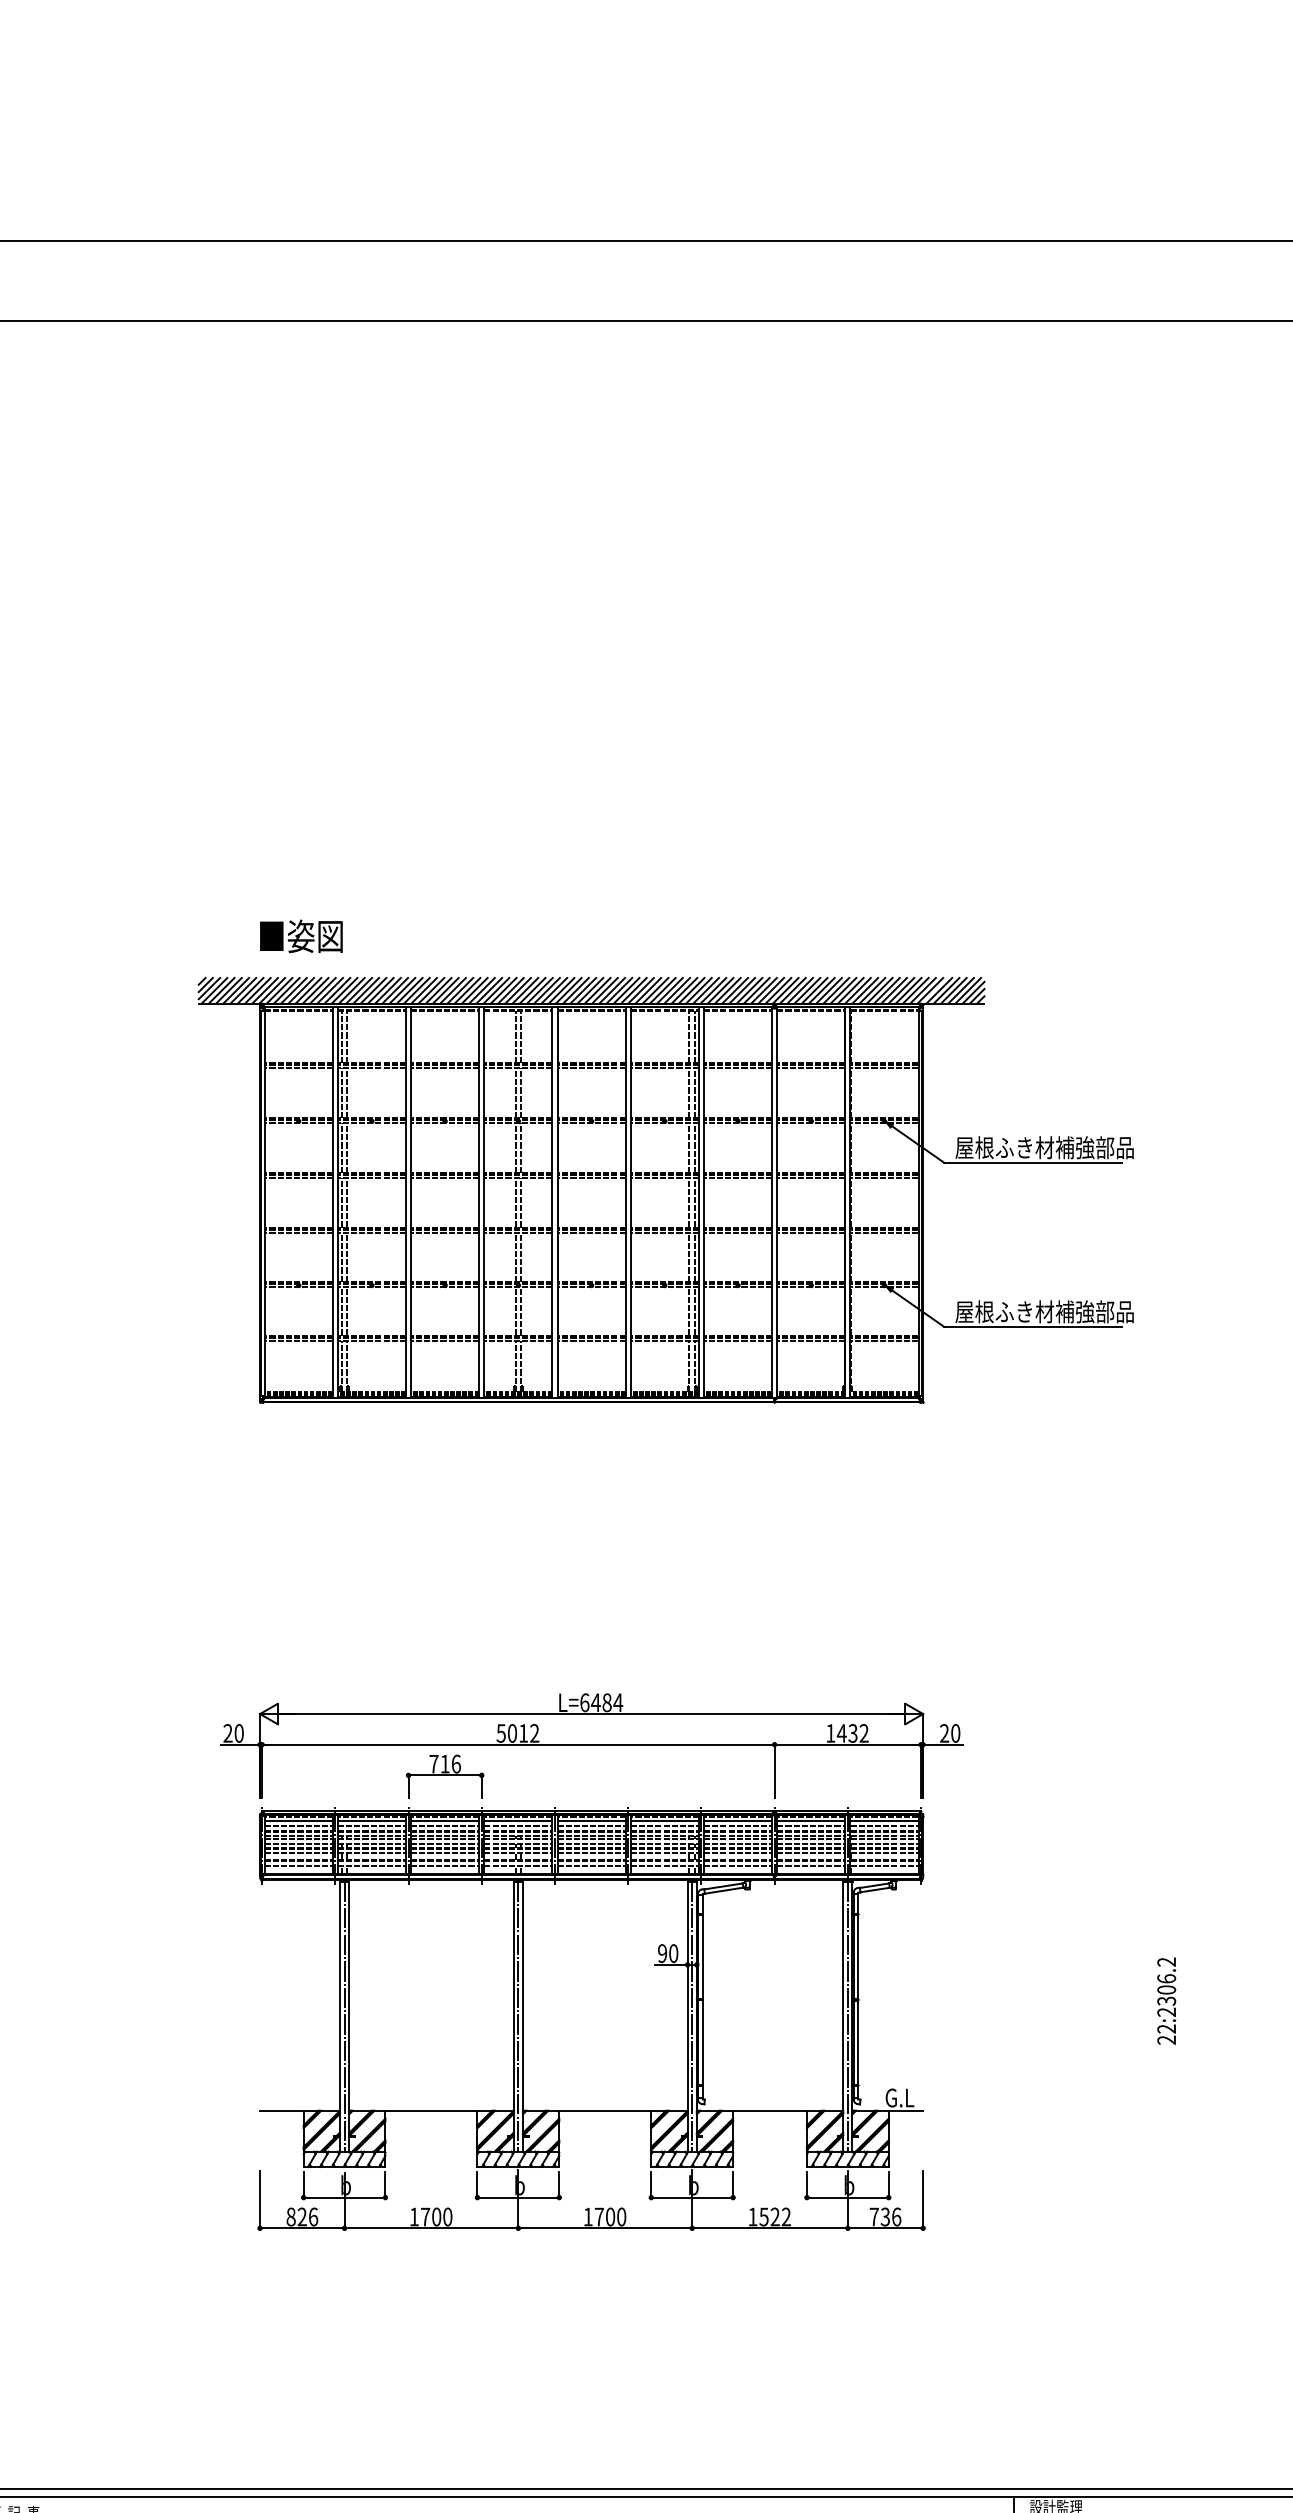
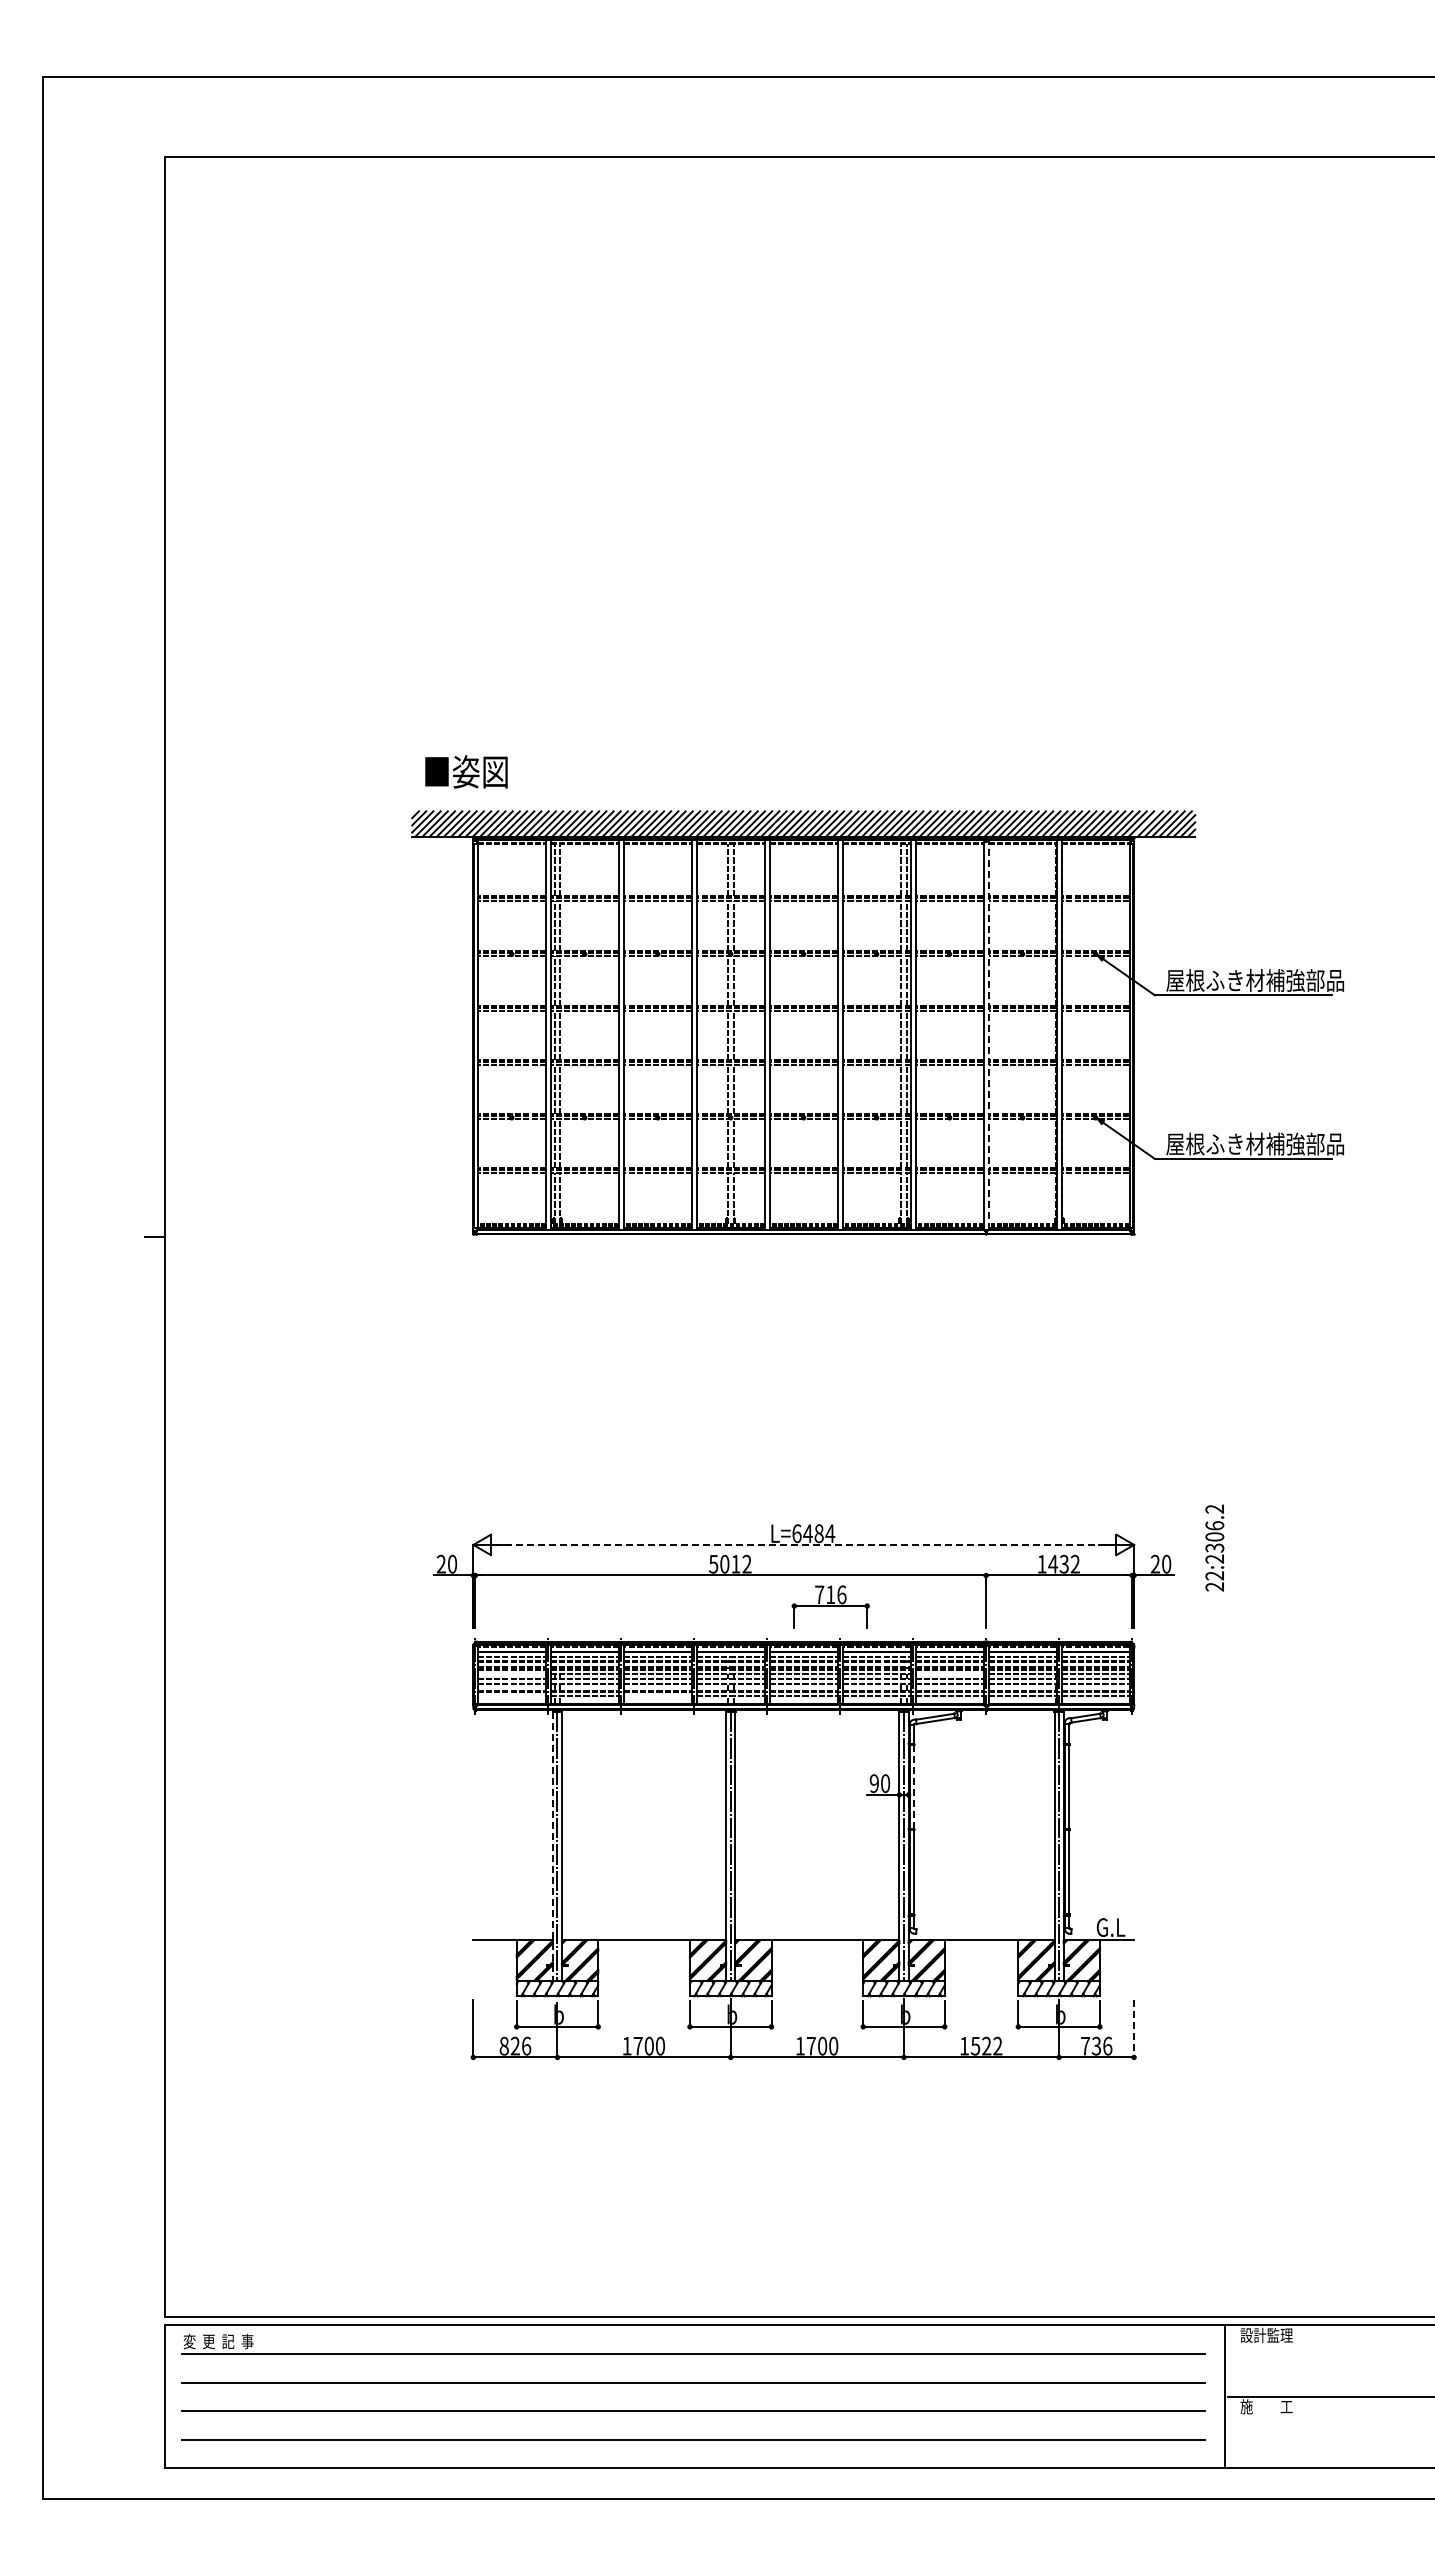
text: (301, 935) -> (466, 771), moved
line: (777, 1201) -> (988, 1034), solid -> dashed
line: (592, 1713) -> (804, 1544), solid -> dashed
part: (444, 1775) -> (830, 1606), moved
line: (298, 1844) -> (511, 1674), removed
line: (737, 1844) -> (949, 1674), removed
line: (298, 1866) -> (511, 1696), removed
line: (444, 1866) -> (657, 1696), removed
line: (702, 1957) -> (914, 1787), solid -> dashed
text: (1166, 2000) -> (1214, 1547), moved
line: (339, 2016) -> (552, 1846), solid -> dashed
line: (923, 2199) -> (1134, 2028), solid -> dashed

